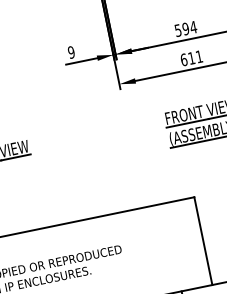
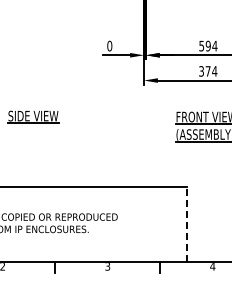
text: (71, 52) -> (109, 46), 9 -> 0
text: (192, 58) -> (208, 71), 611 -> 374
line: (203, 241) -> (186, 224), solid -> dashed

